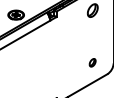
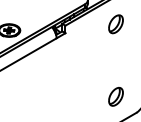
part: (92, 62) -> (115, 96), size x1.67

